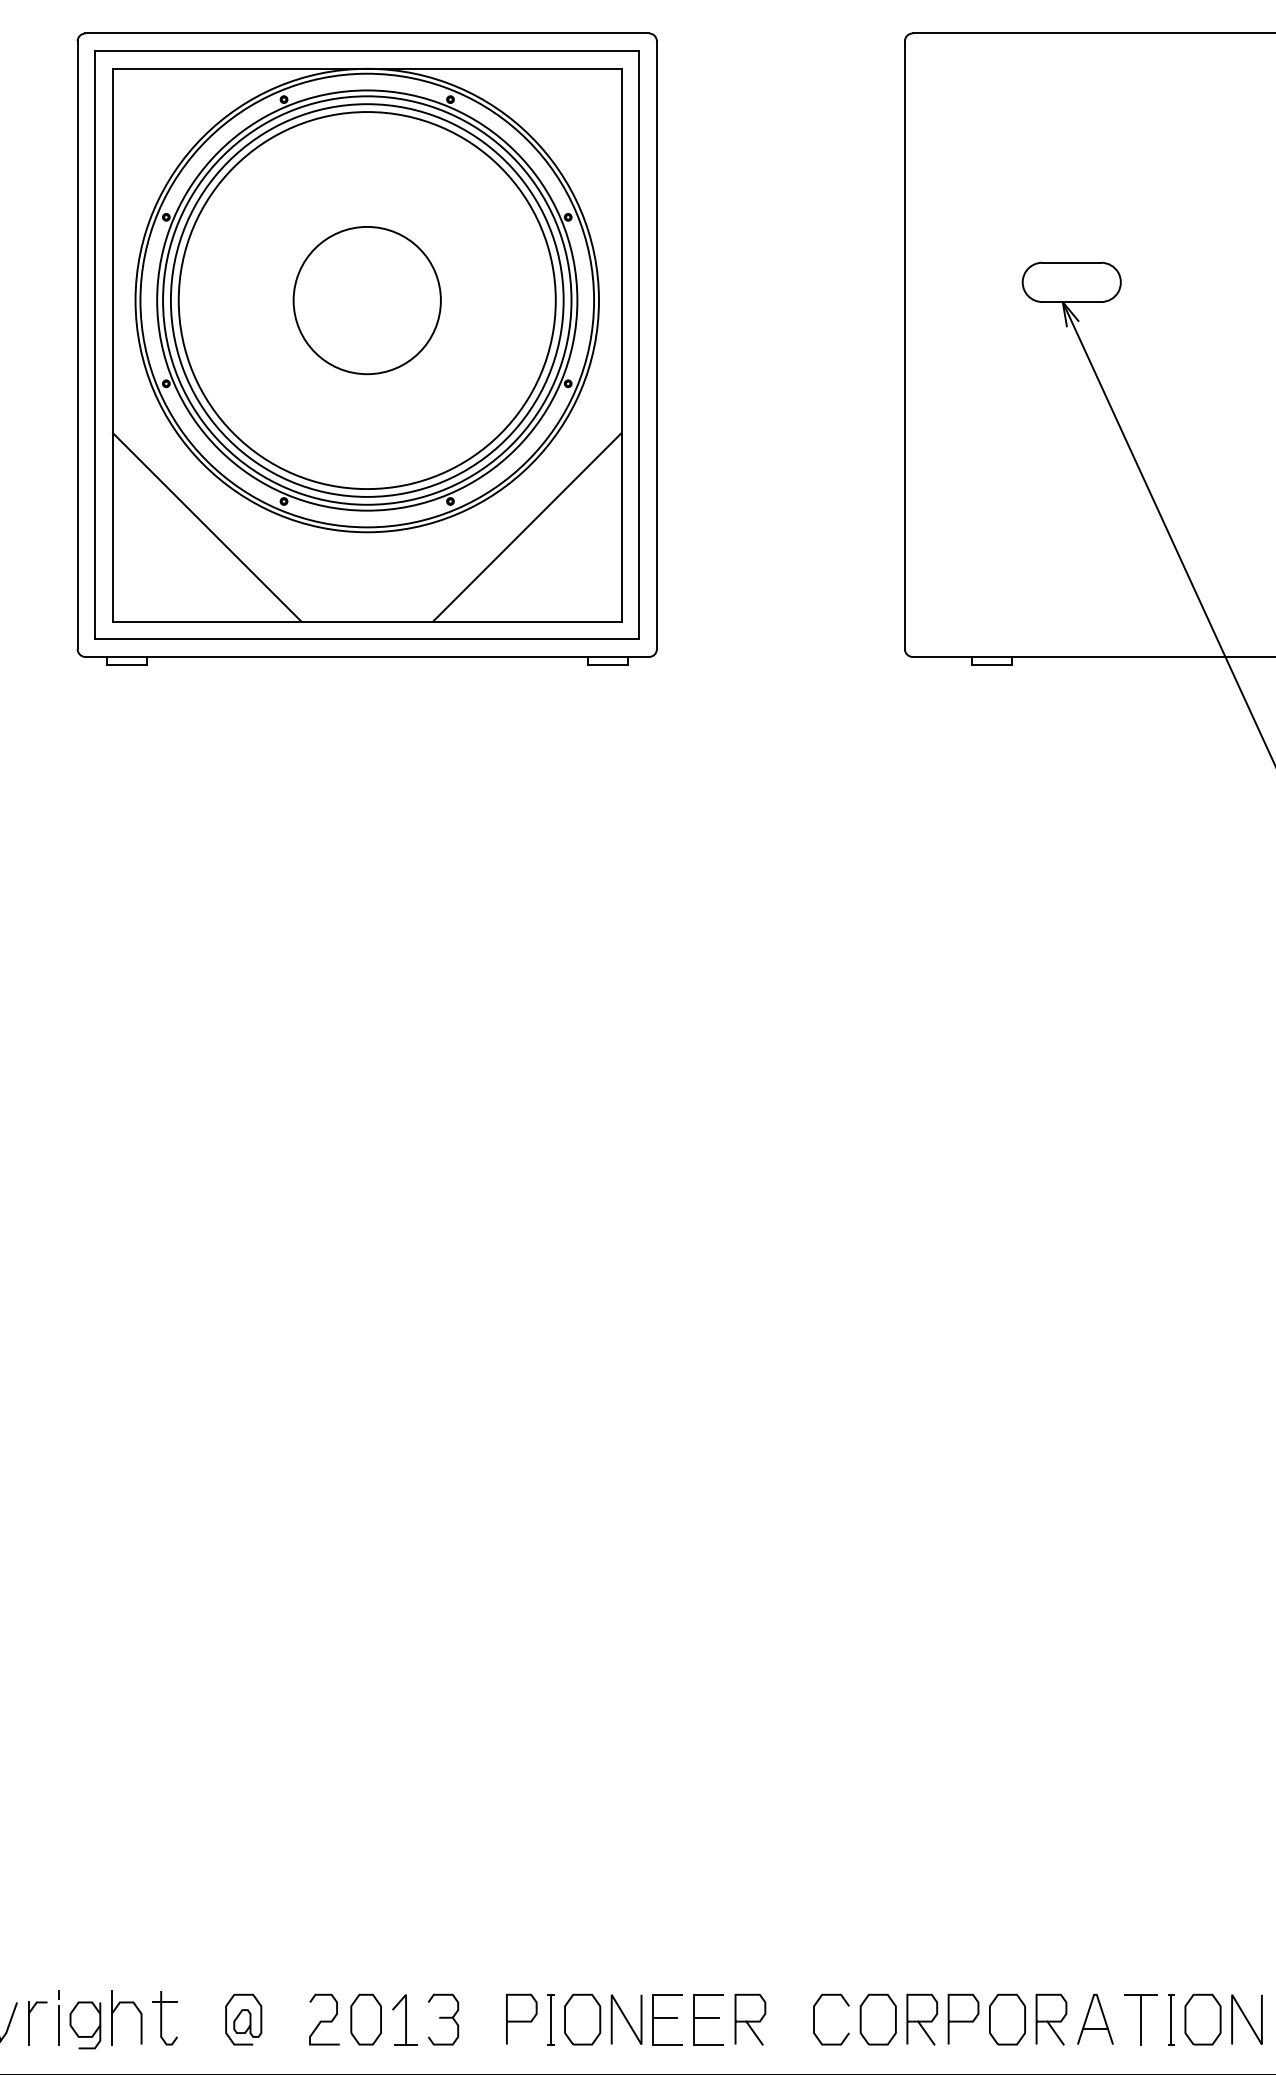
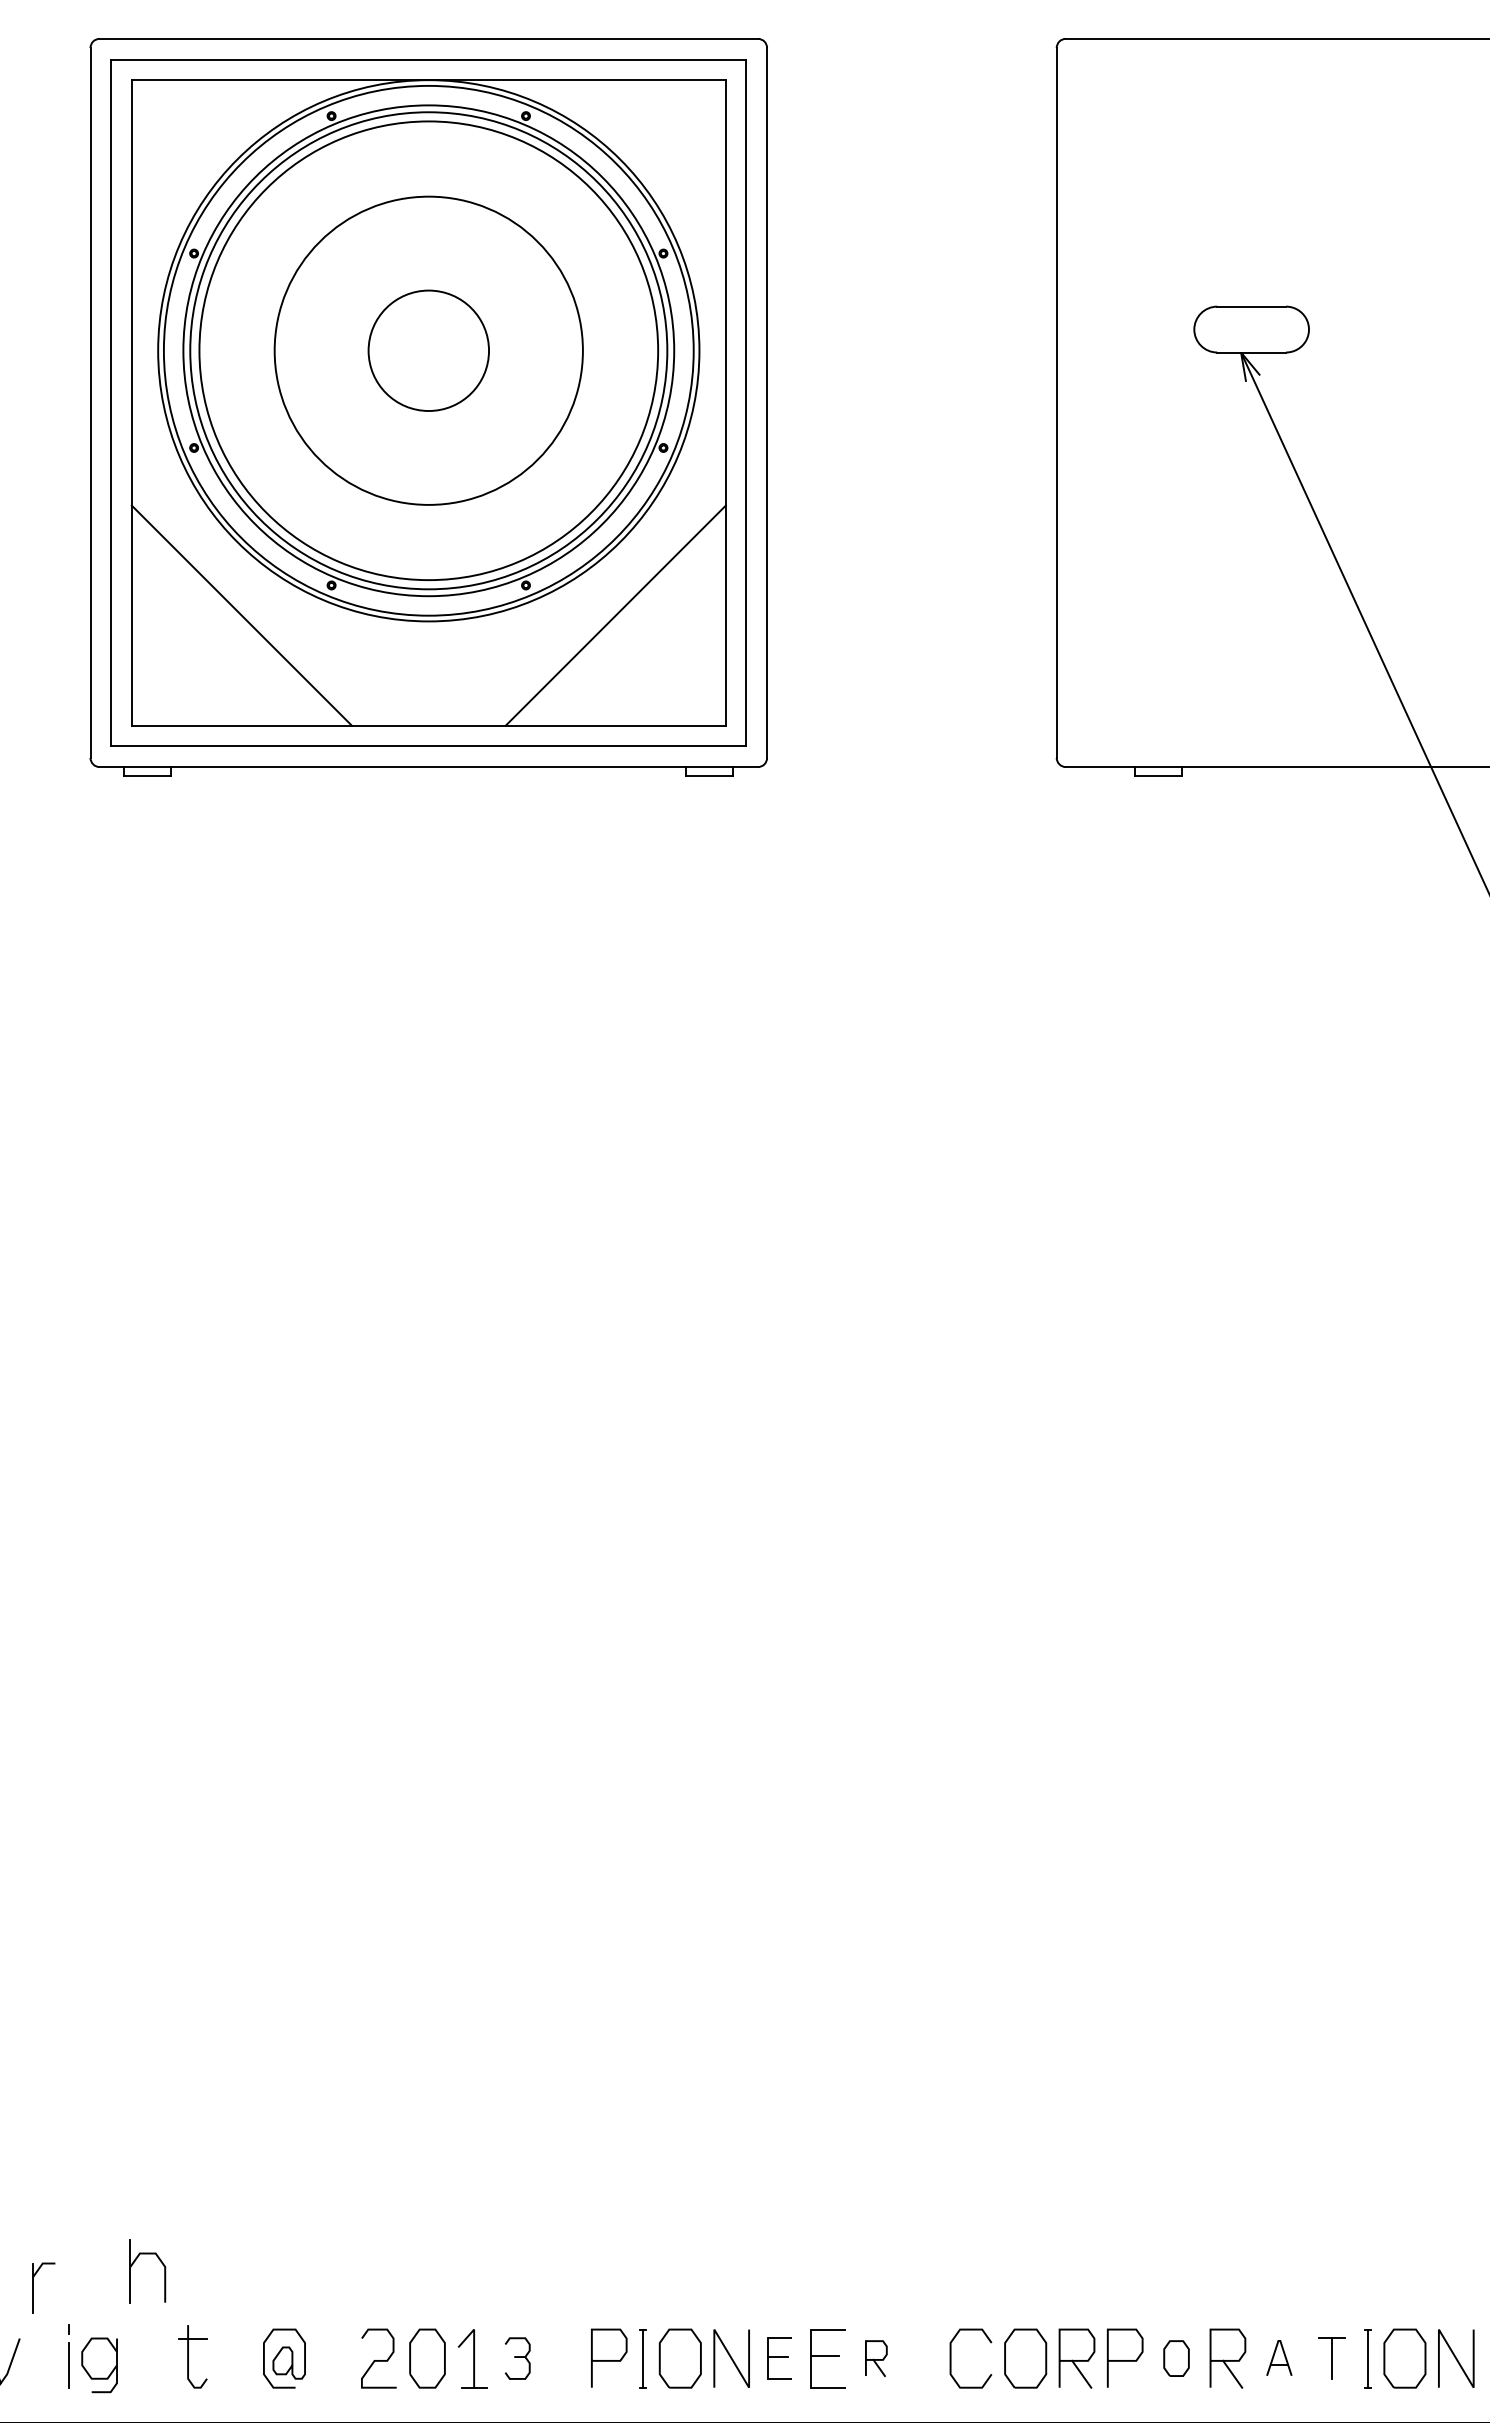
circle: (367, 300) -> (428, 350), size x0.7
circle: (367, 300) -> (428, 350), size x0.7
part: (117, 2008) -> (136, 2260), moved
part: (1095, 2018) -> (1279, 2357), size x0.6
part: (443, 2019) -> (517, 2358), size x0.7
part: (667, 2019) -> (779, 2358), size x0.7
part: (750, 2019) -> (876, 2358), size x0.6
part: (1007, 2019) -> (1176, 2358), size x0.6
part: (1140, 2019) -> (1331, 2358), size x0.7
part: (28, 2022) -> (33, 2287), moved

